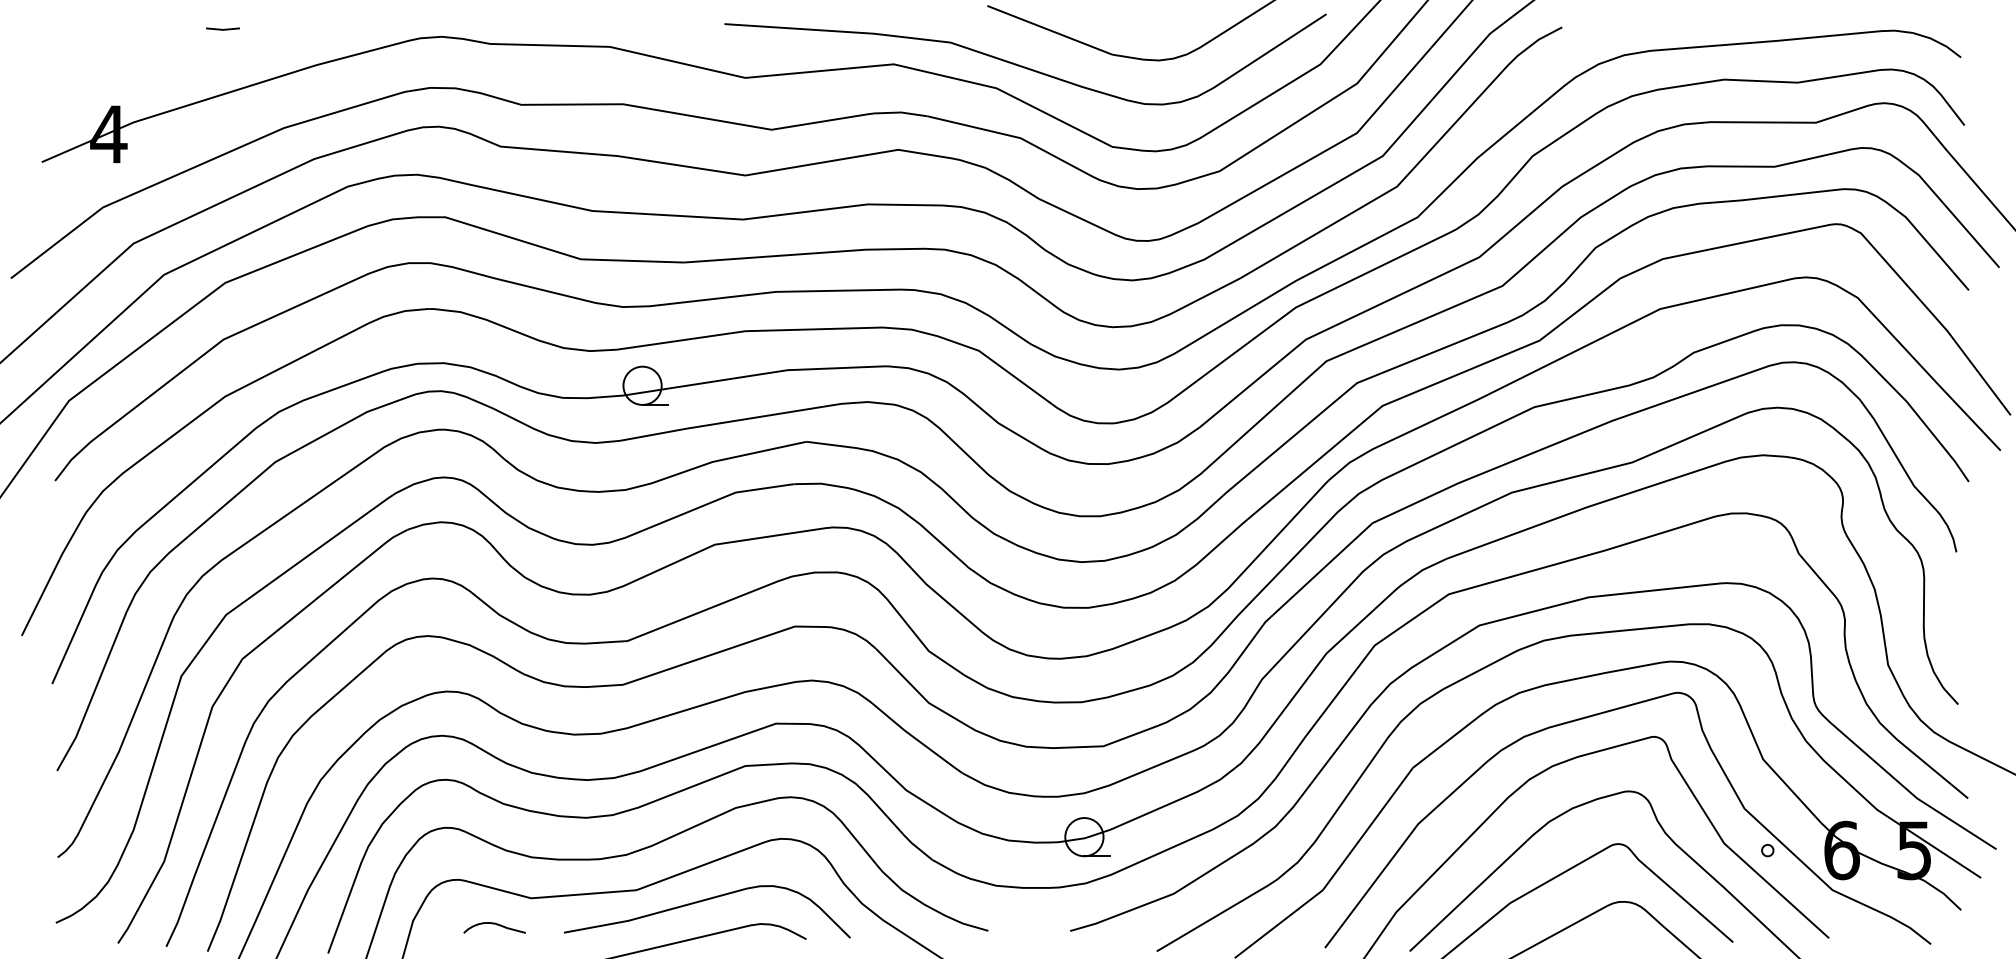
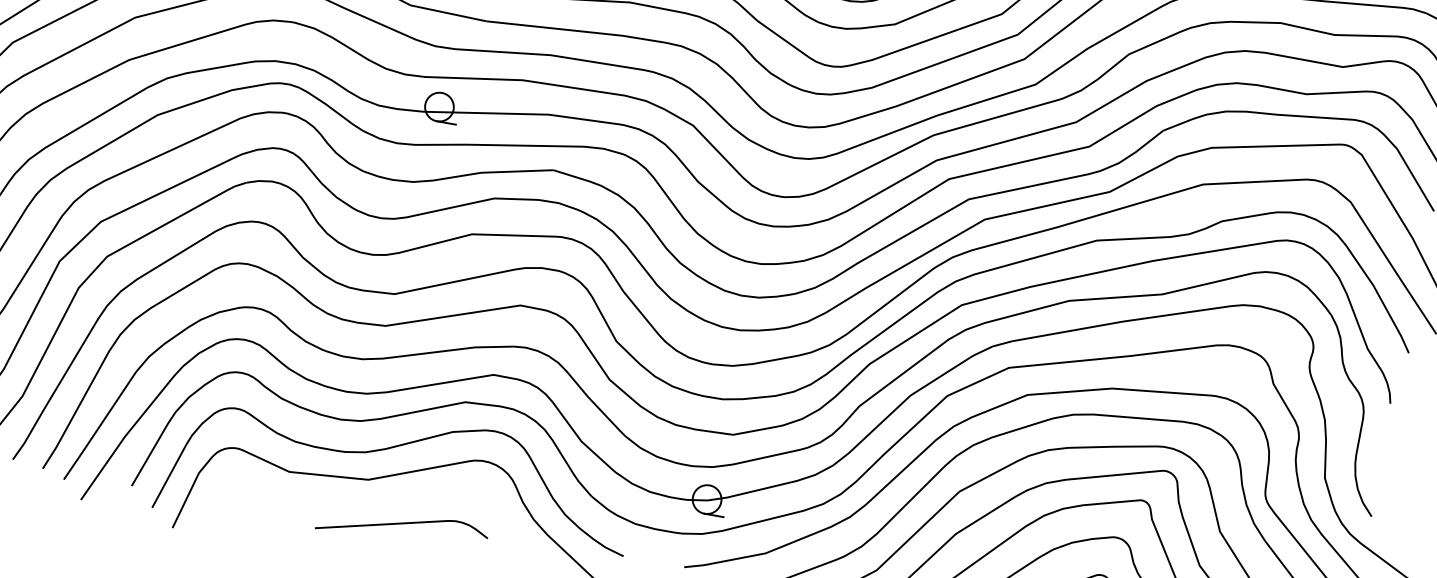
curve: (704, 901) -> (417, 497), removed
curve: (496, 925) -> (260, 487), removed

